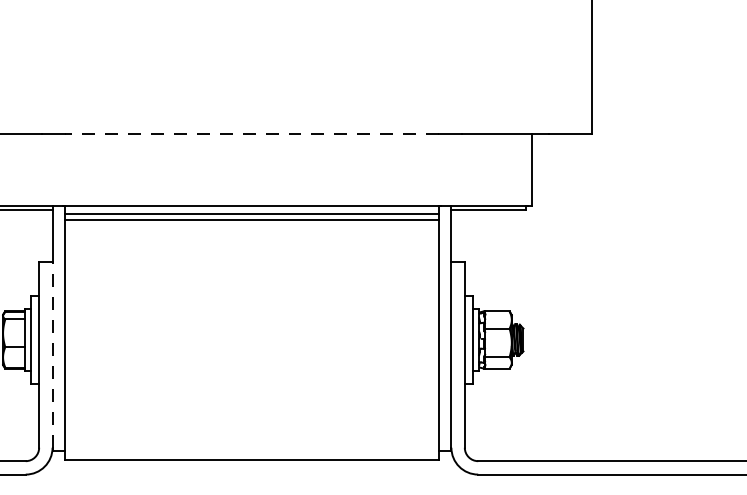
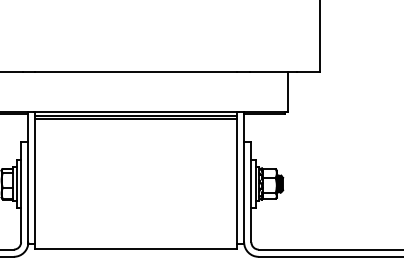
line: (250, 133) -> (135, 72), dashed -> solid
line: (52, 353) -> (28, 191), dashed -> solid

